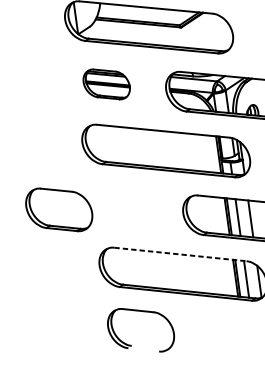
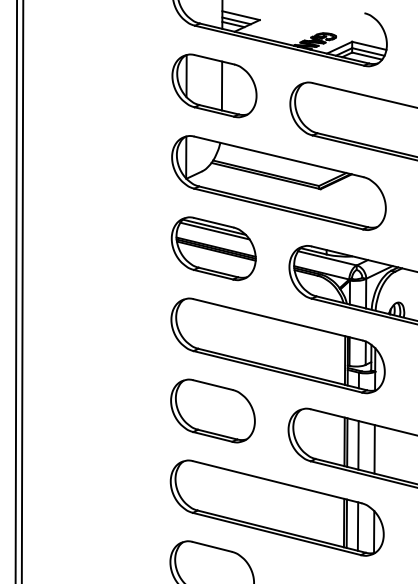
part: (106, 84) -> (213, 248), size x1.43
part: (58, 209) -> (212, 410), moved
line: (180, 254) -> (277, 482), dashed -> solid

